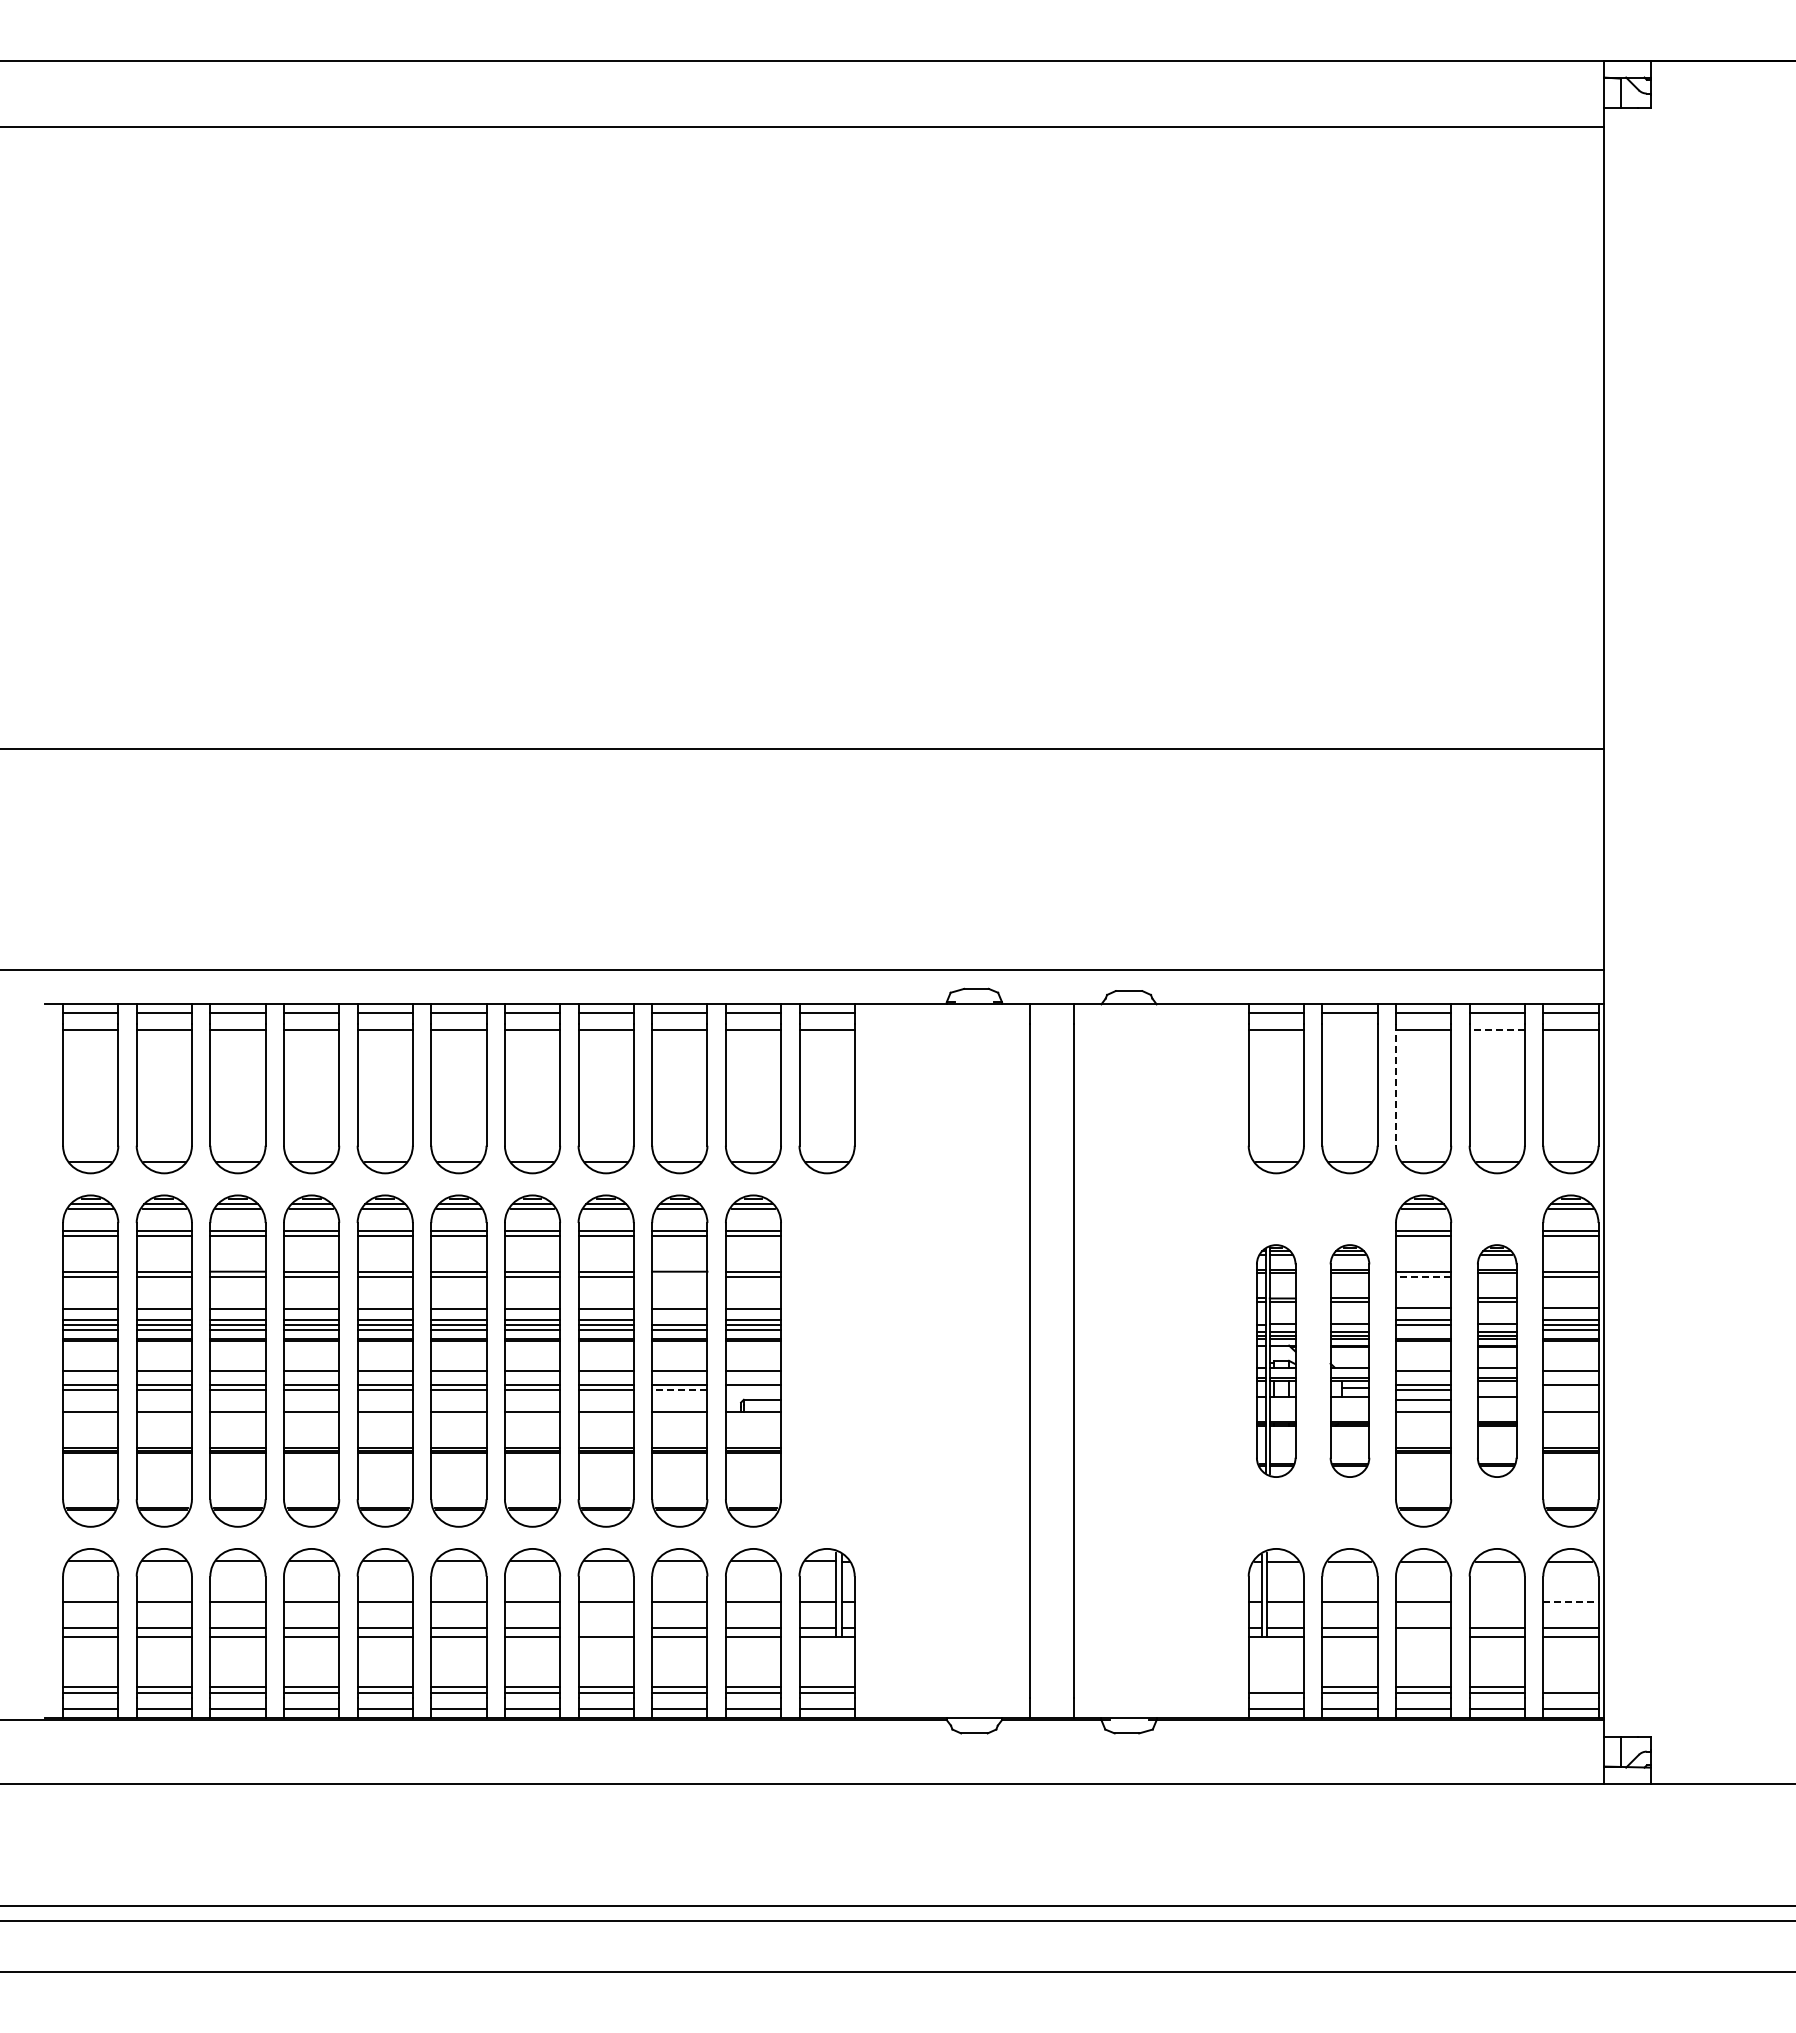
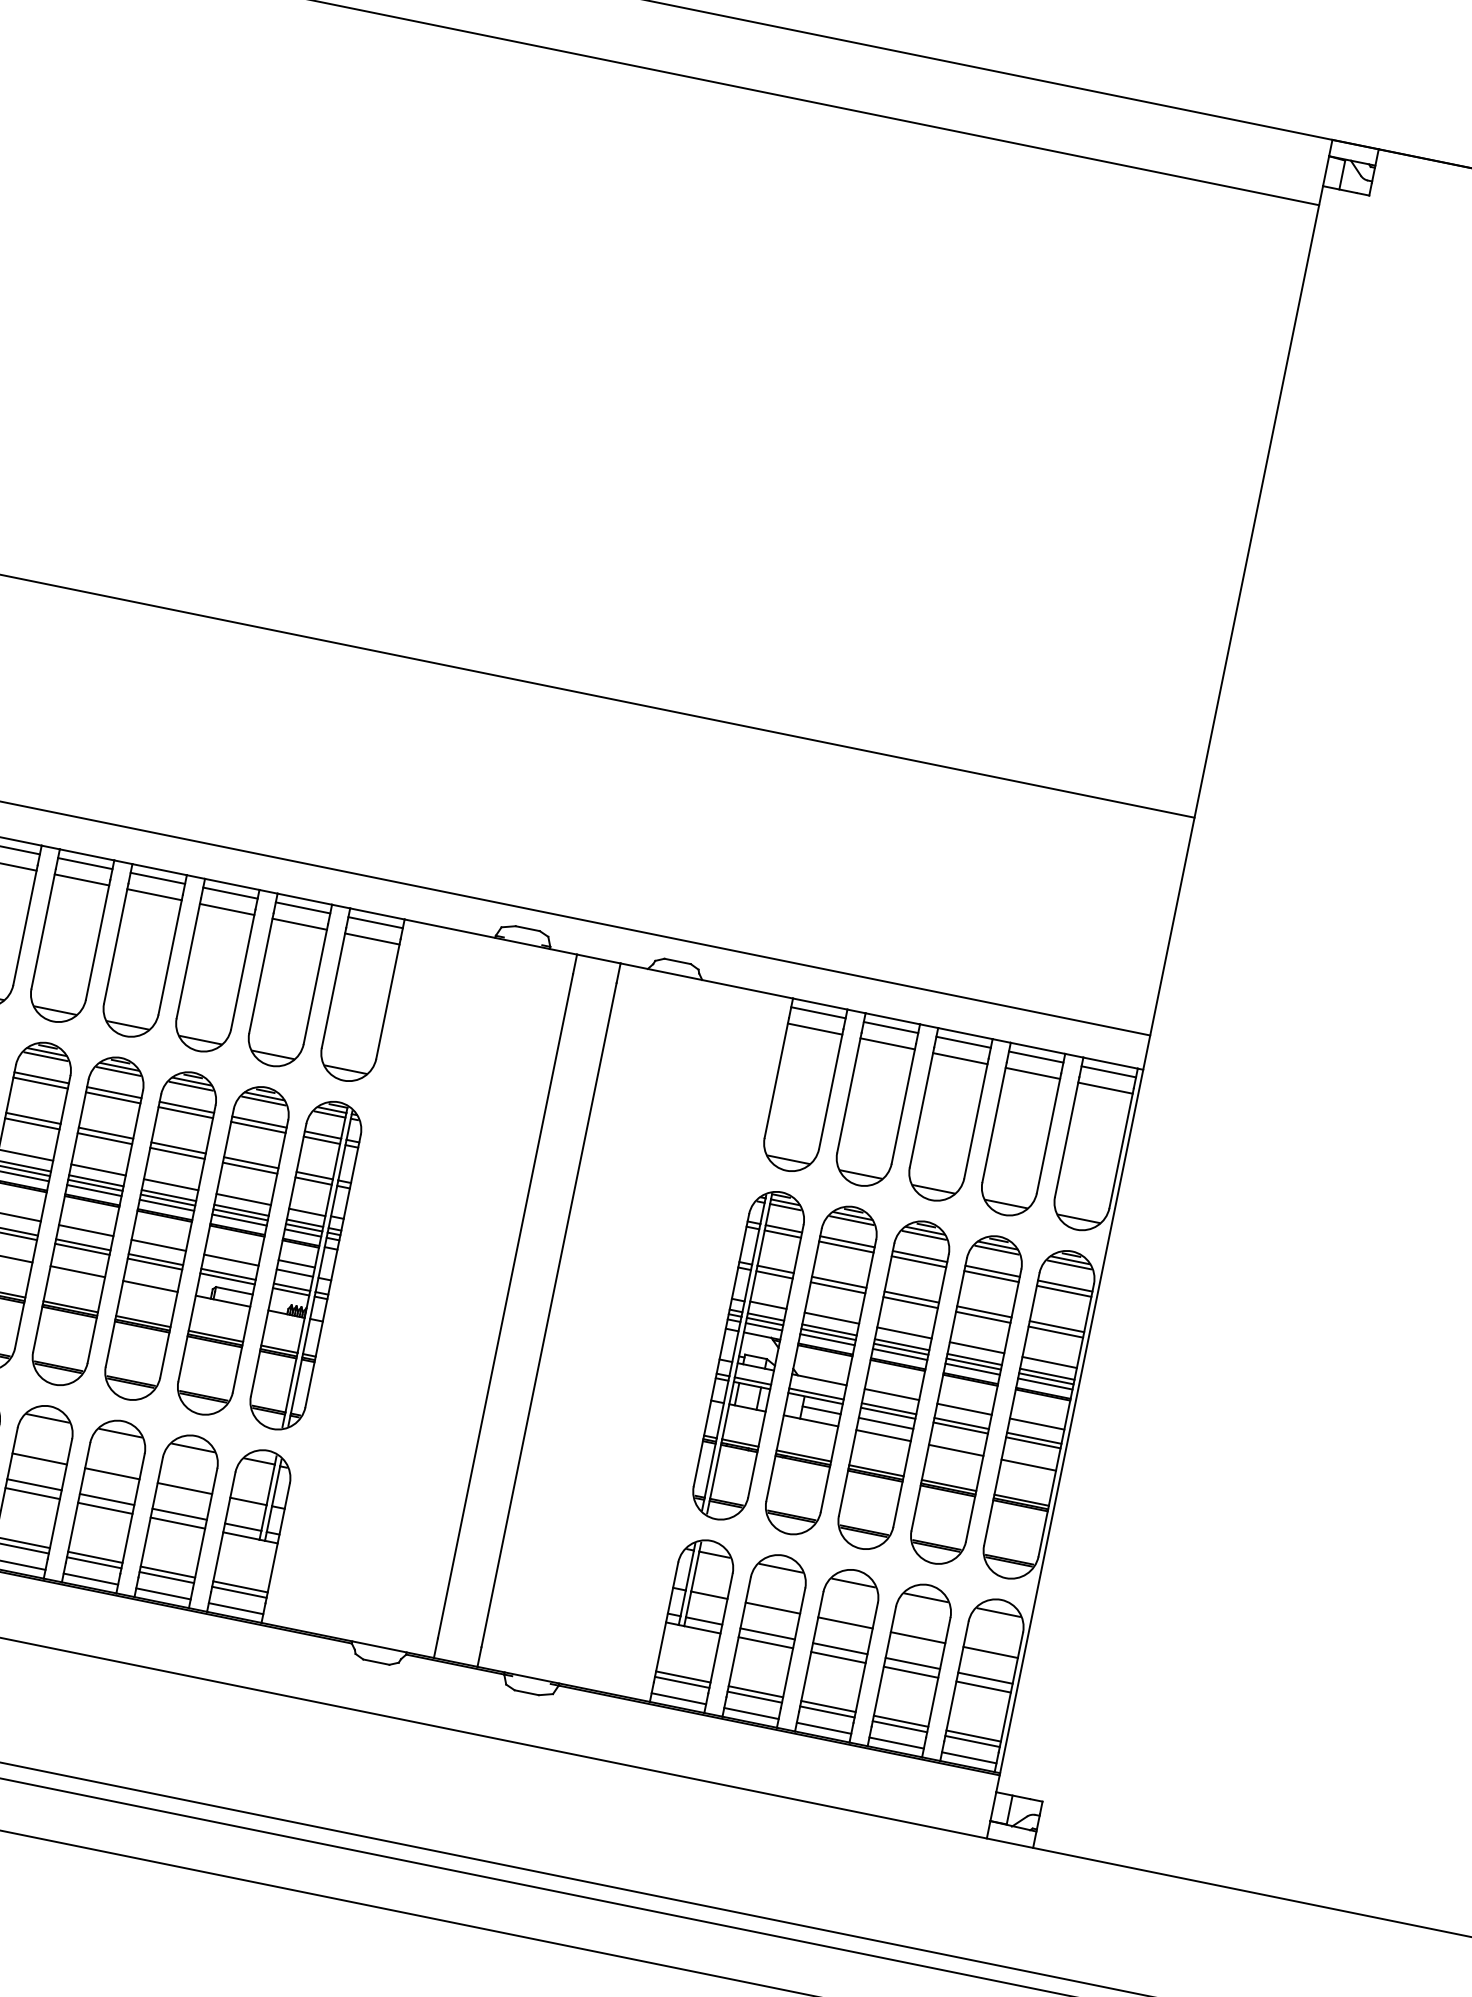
line: (1349, 1029) -> (887, 1043), added
line: (1497, 1029) -> (1033, 1073), dashed -> solid
line: (1396, 1084) -> (922, 1107), dashed -> solid
line: (679, 1277) -> (177, 1153), added
line: (1423, 1277) -> (910, 1302), dashed -> solid
line: (679, 1319) -> (168, 1195), added
line: (1423, 1329) -> (900, 1354), added
part: (826, 1360) -> (305, 1264), added
part: (1275, 1360) -> (747, 1354), size x1.43
part: (1349, 1360) -> (820, 1369), size x1.43
part: (1496, 1360) -> (965, 1399), size x1.43
line: (679, 1389) -> (154, 1264), dashed -> solid
line: (753, 1389) -> (227, 1278), added
line: (1570, 1389) -> (1032, 1442), added
line: (1496, 1602) -> (917, 1637), added
line: (1570, 1602) -> (990, 1652), dashed -> solid
line: (605, 1628) -> (33, 1484), added
line: (1423, 1637) -> (838, 1657), added
line: (1275, 1687) -> (682, 1677), added
line: (1570, 1687) -> (973, 1736), added

